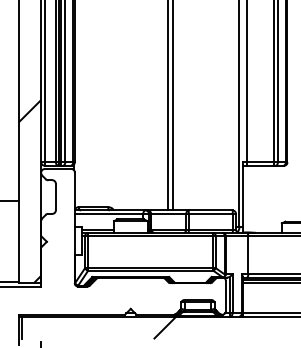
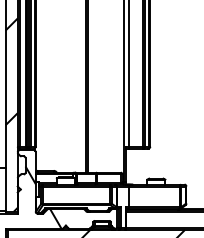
hatch: (81, 243) -> (39, 190), added

